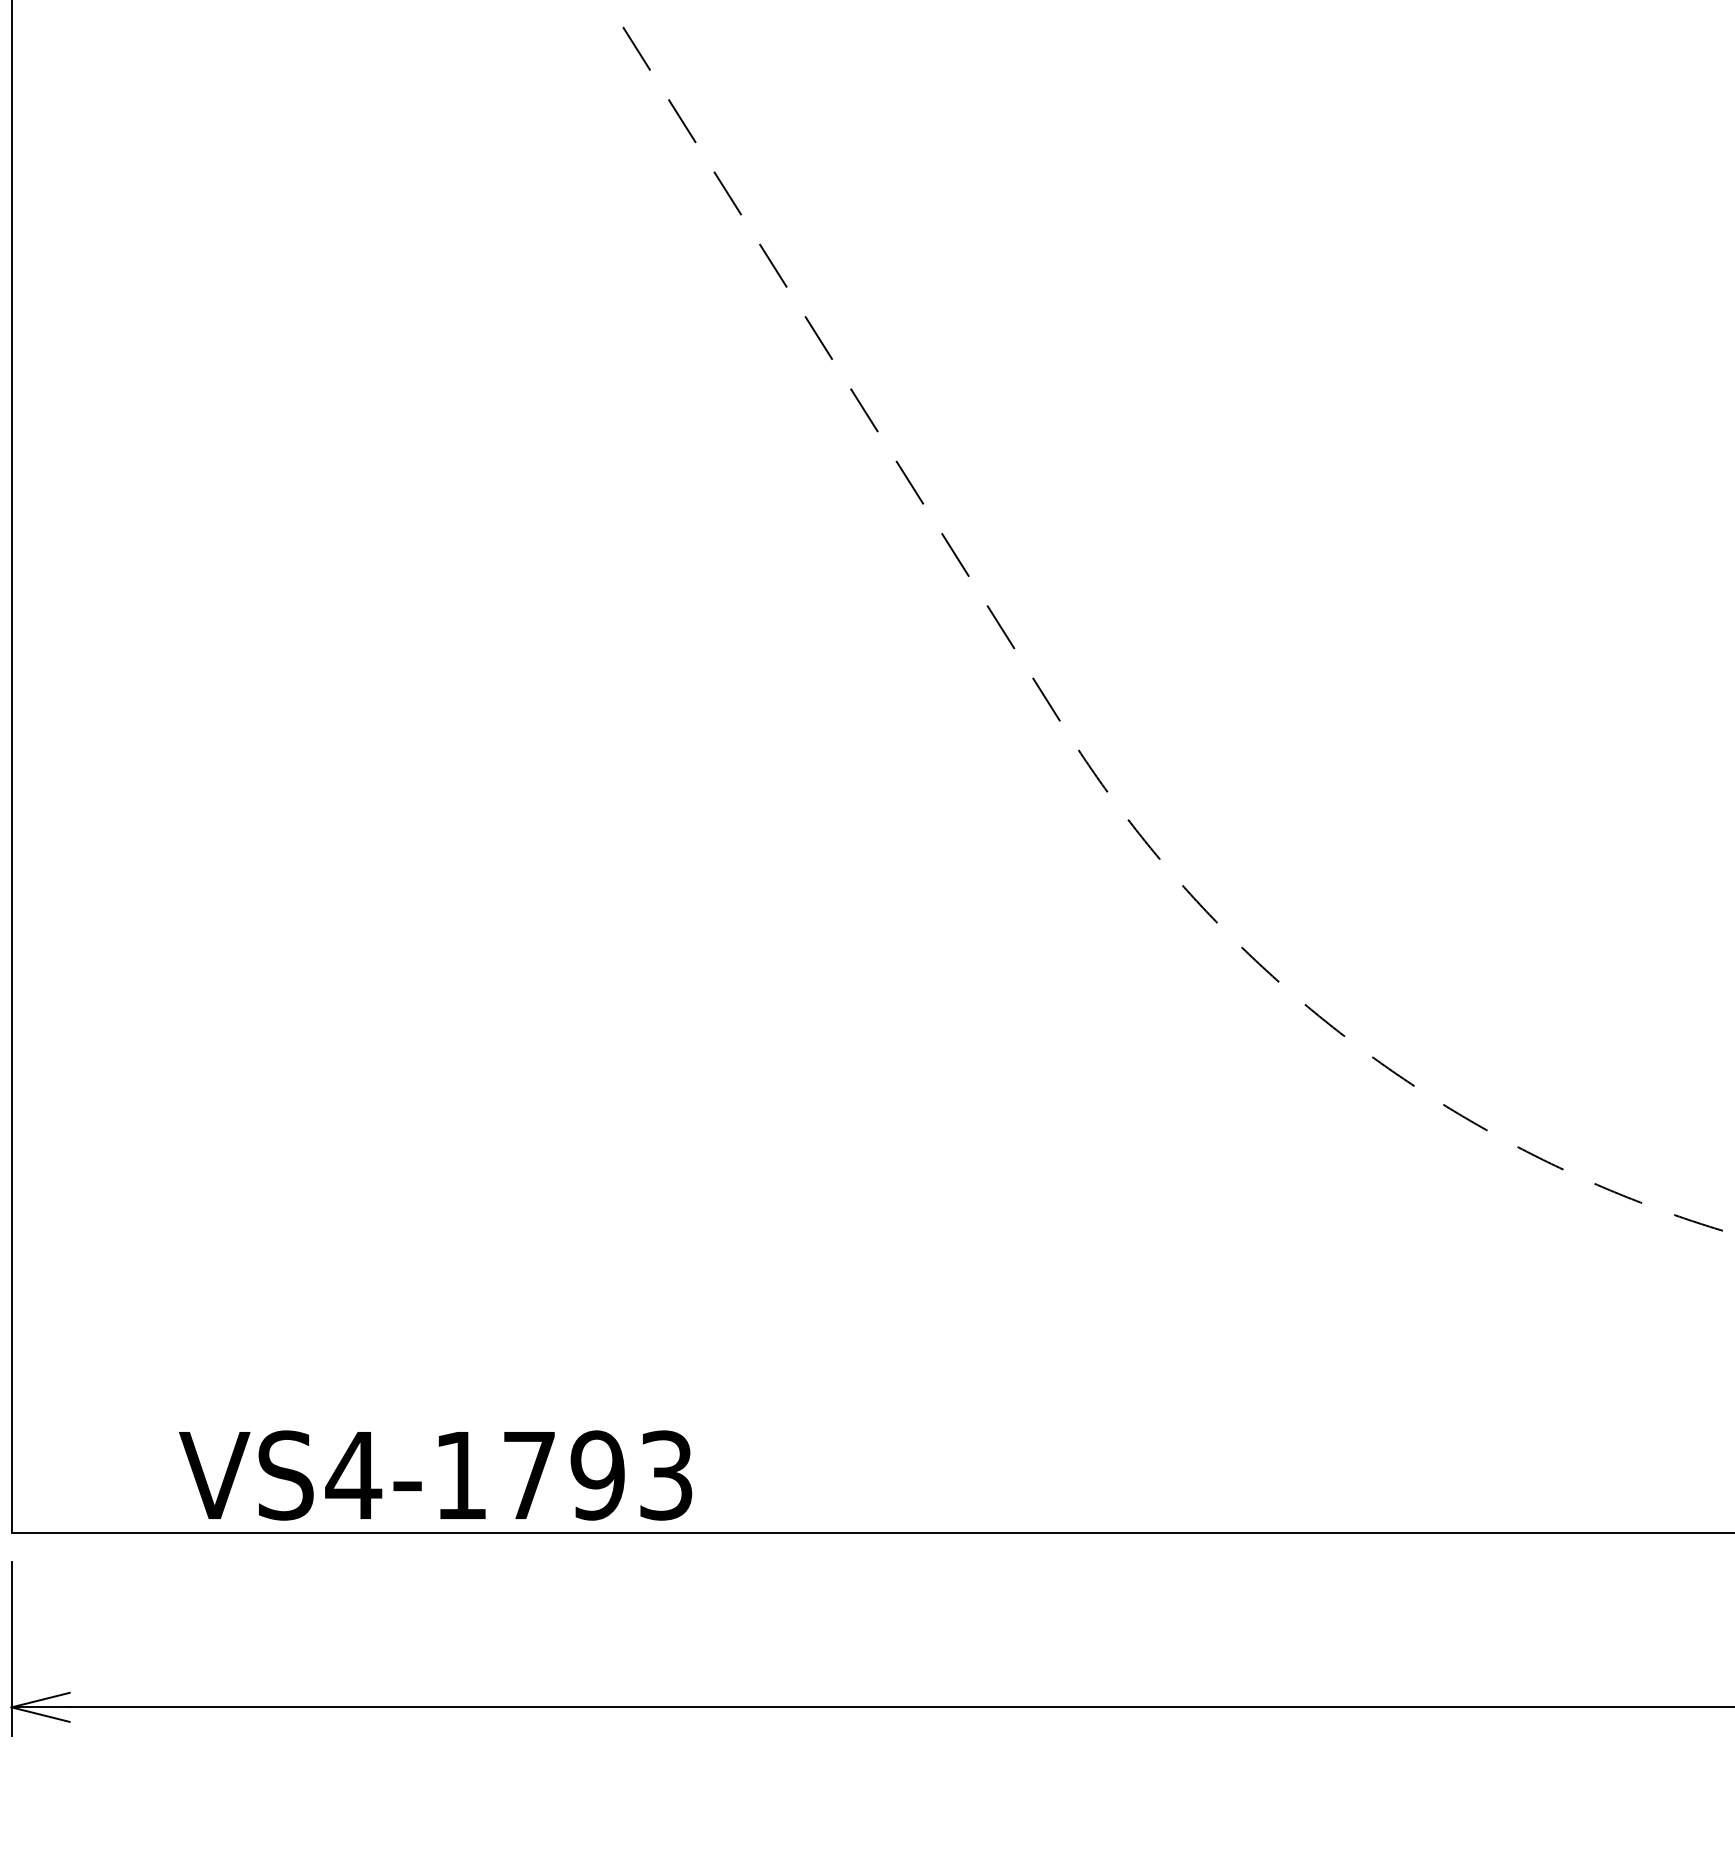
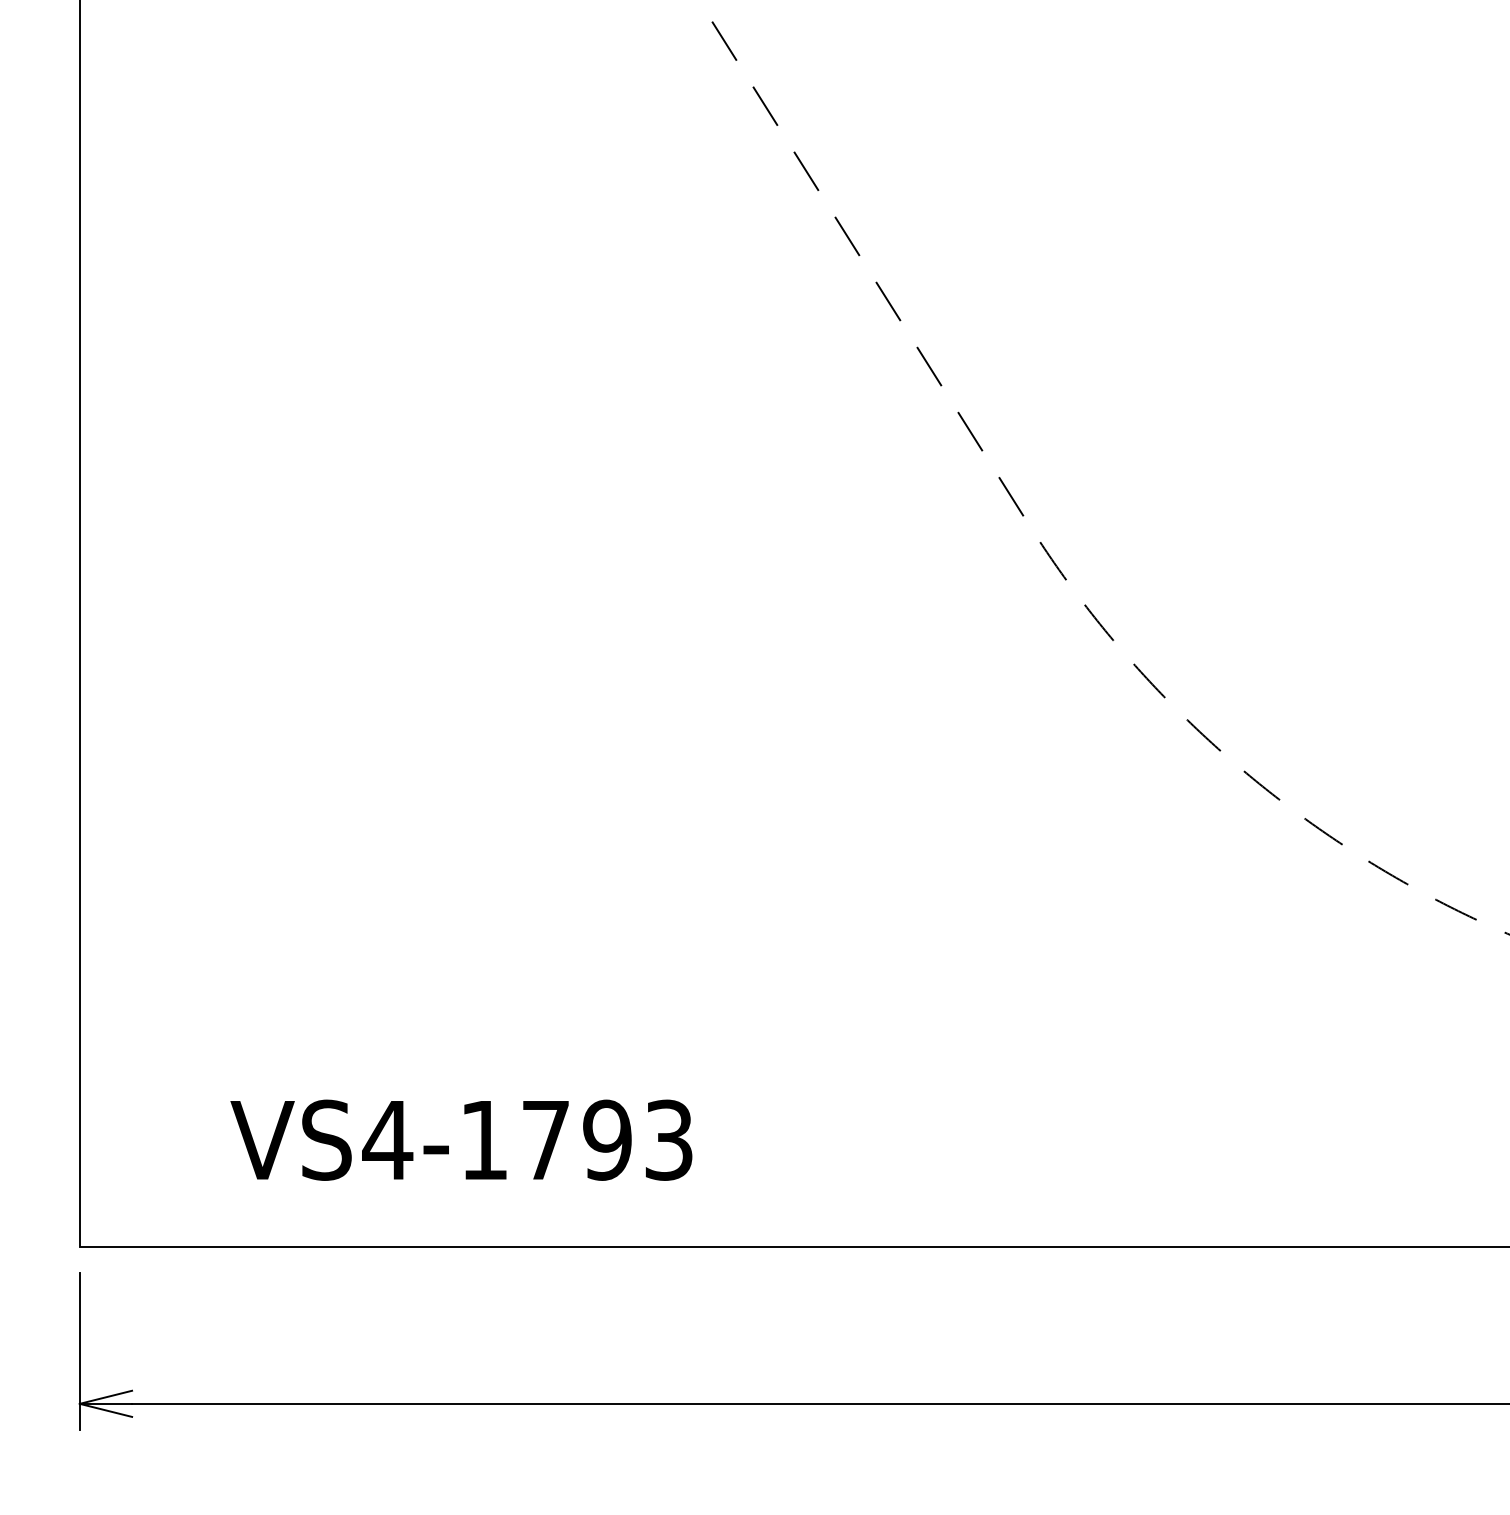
text: (435, 1475) -> (461, 1140), moved

